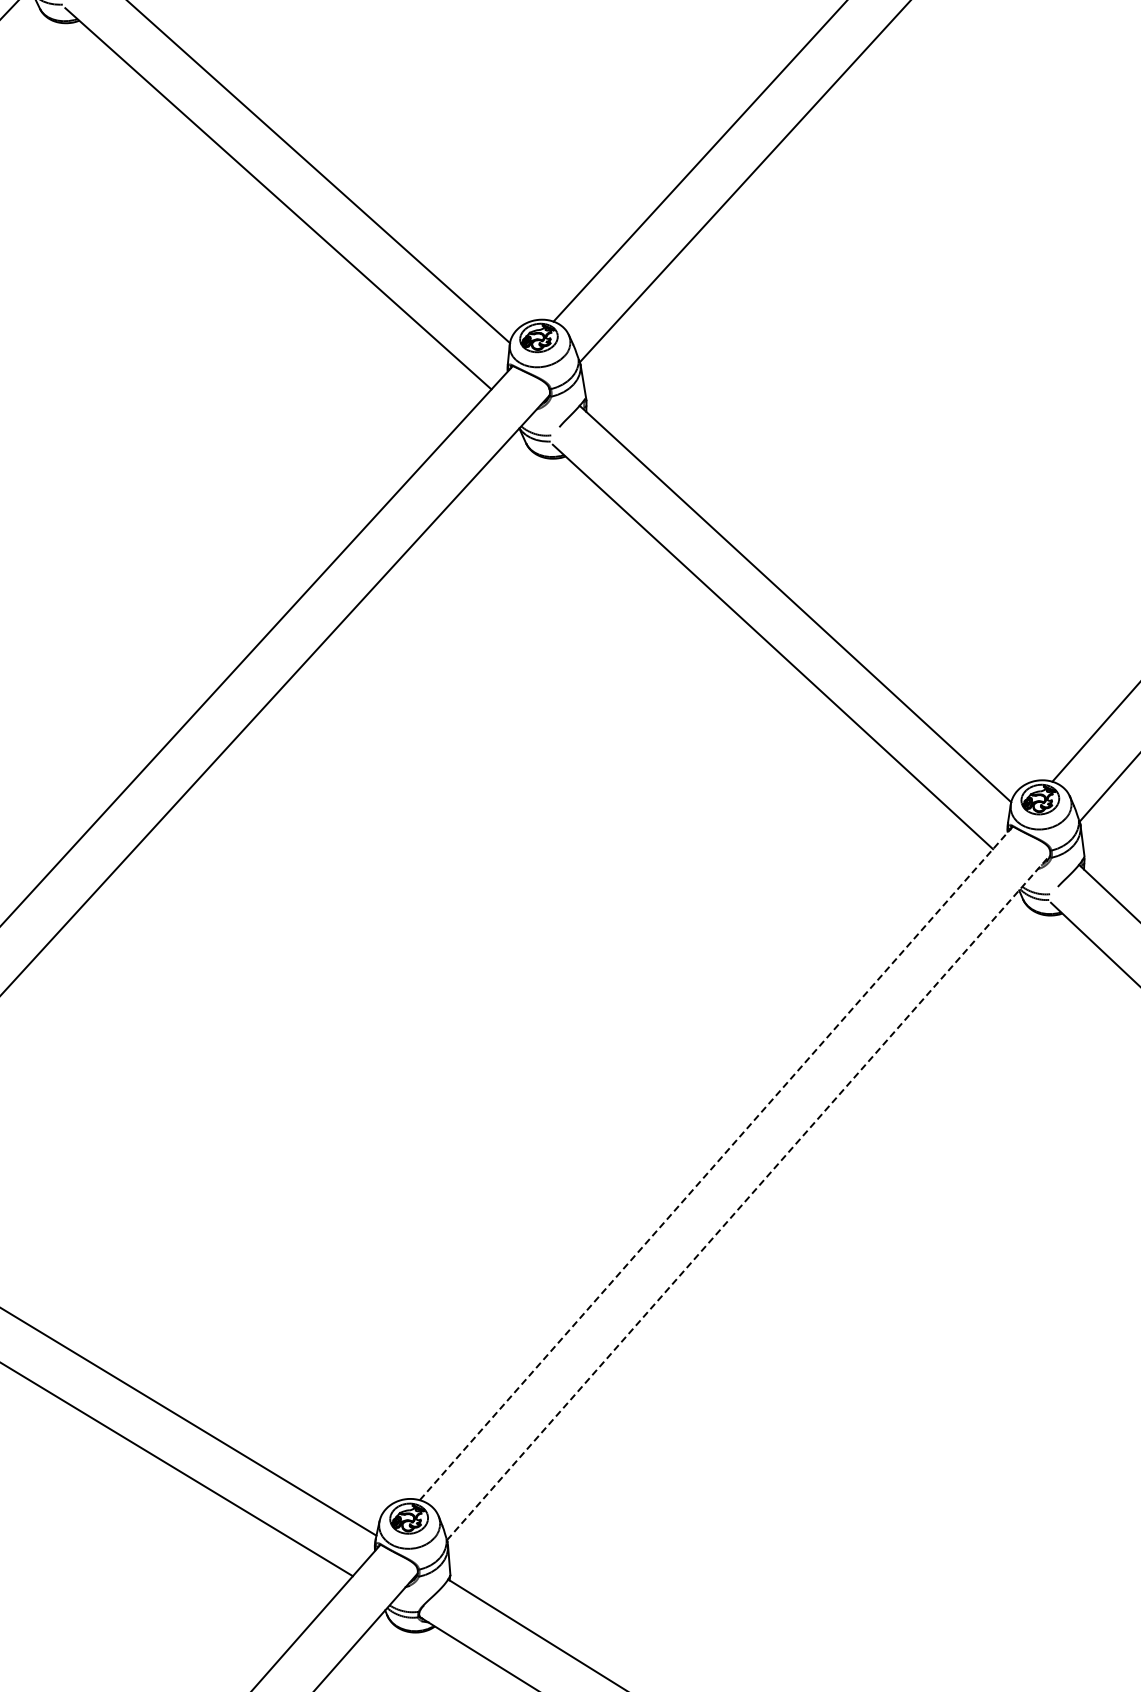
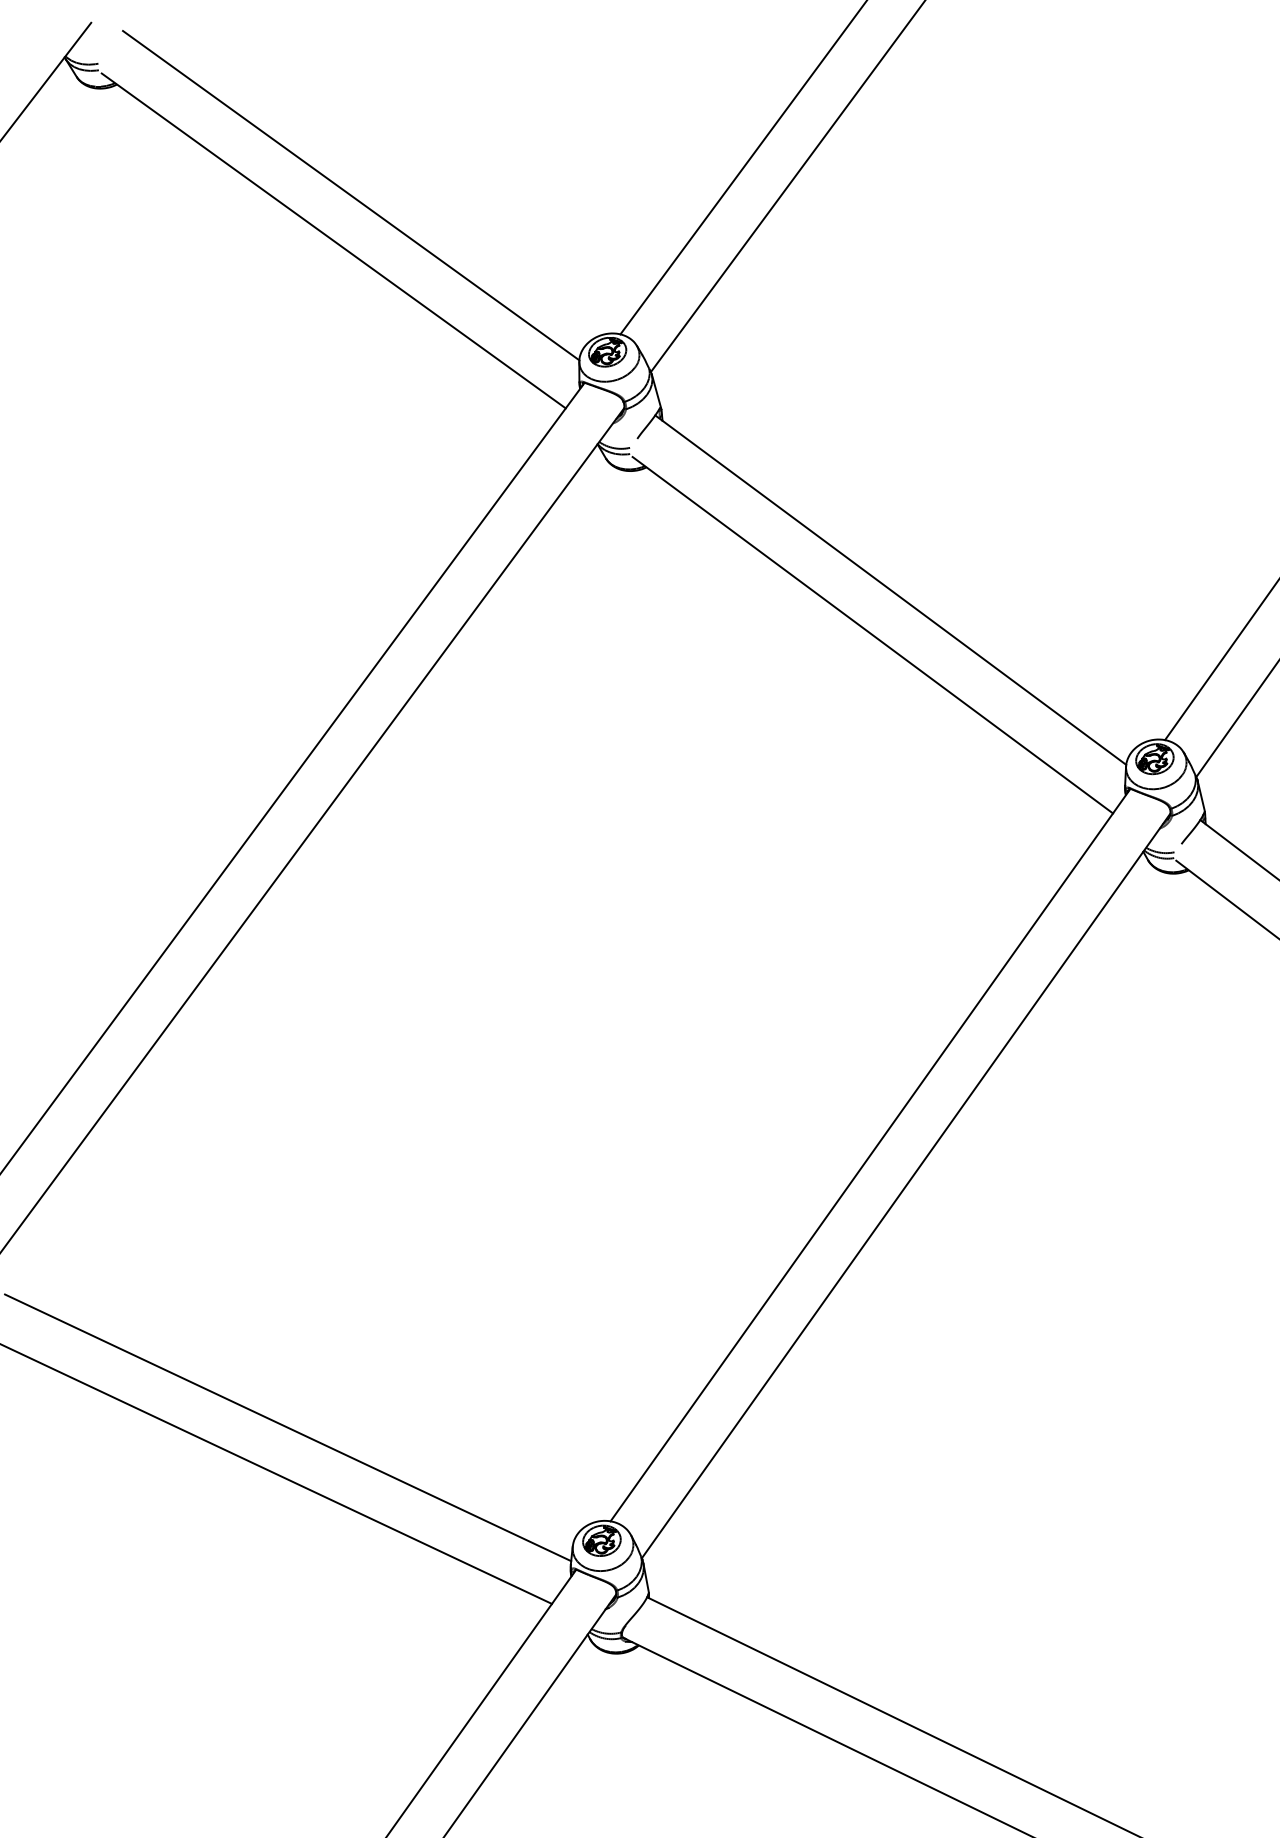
line: (716, 1163) -> (870, 1155), dashed -> solid
line: (748, 1197) -> (906, 1185), dashed -> solid

